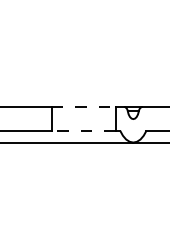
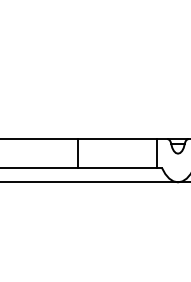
line: (84, 107) -> (118, 139), dashed -> solid
line: (83, 130) -> (117, 167), dashed -> solid

